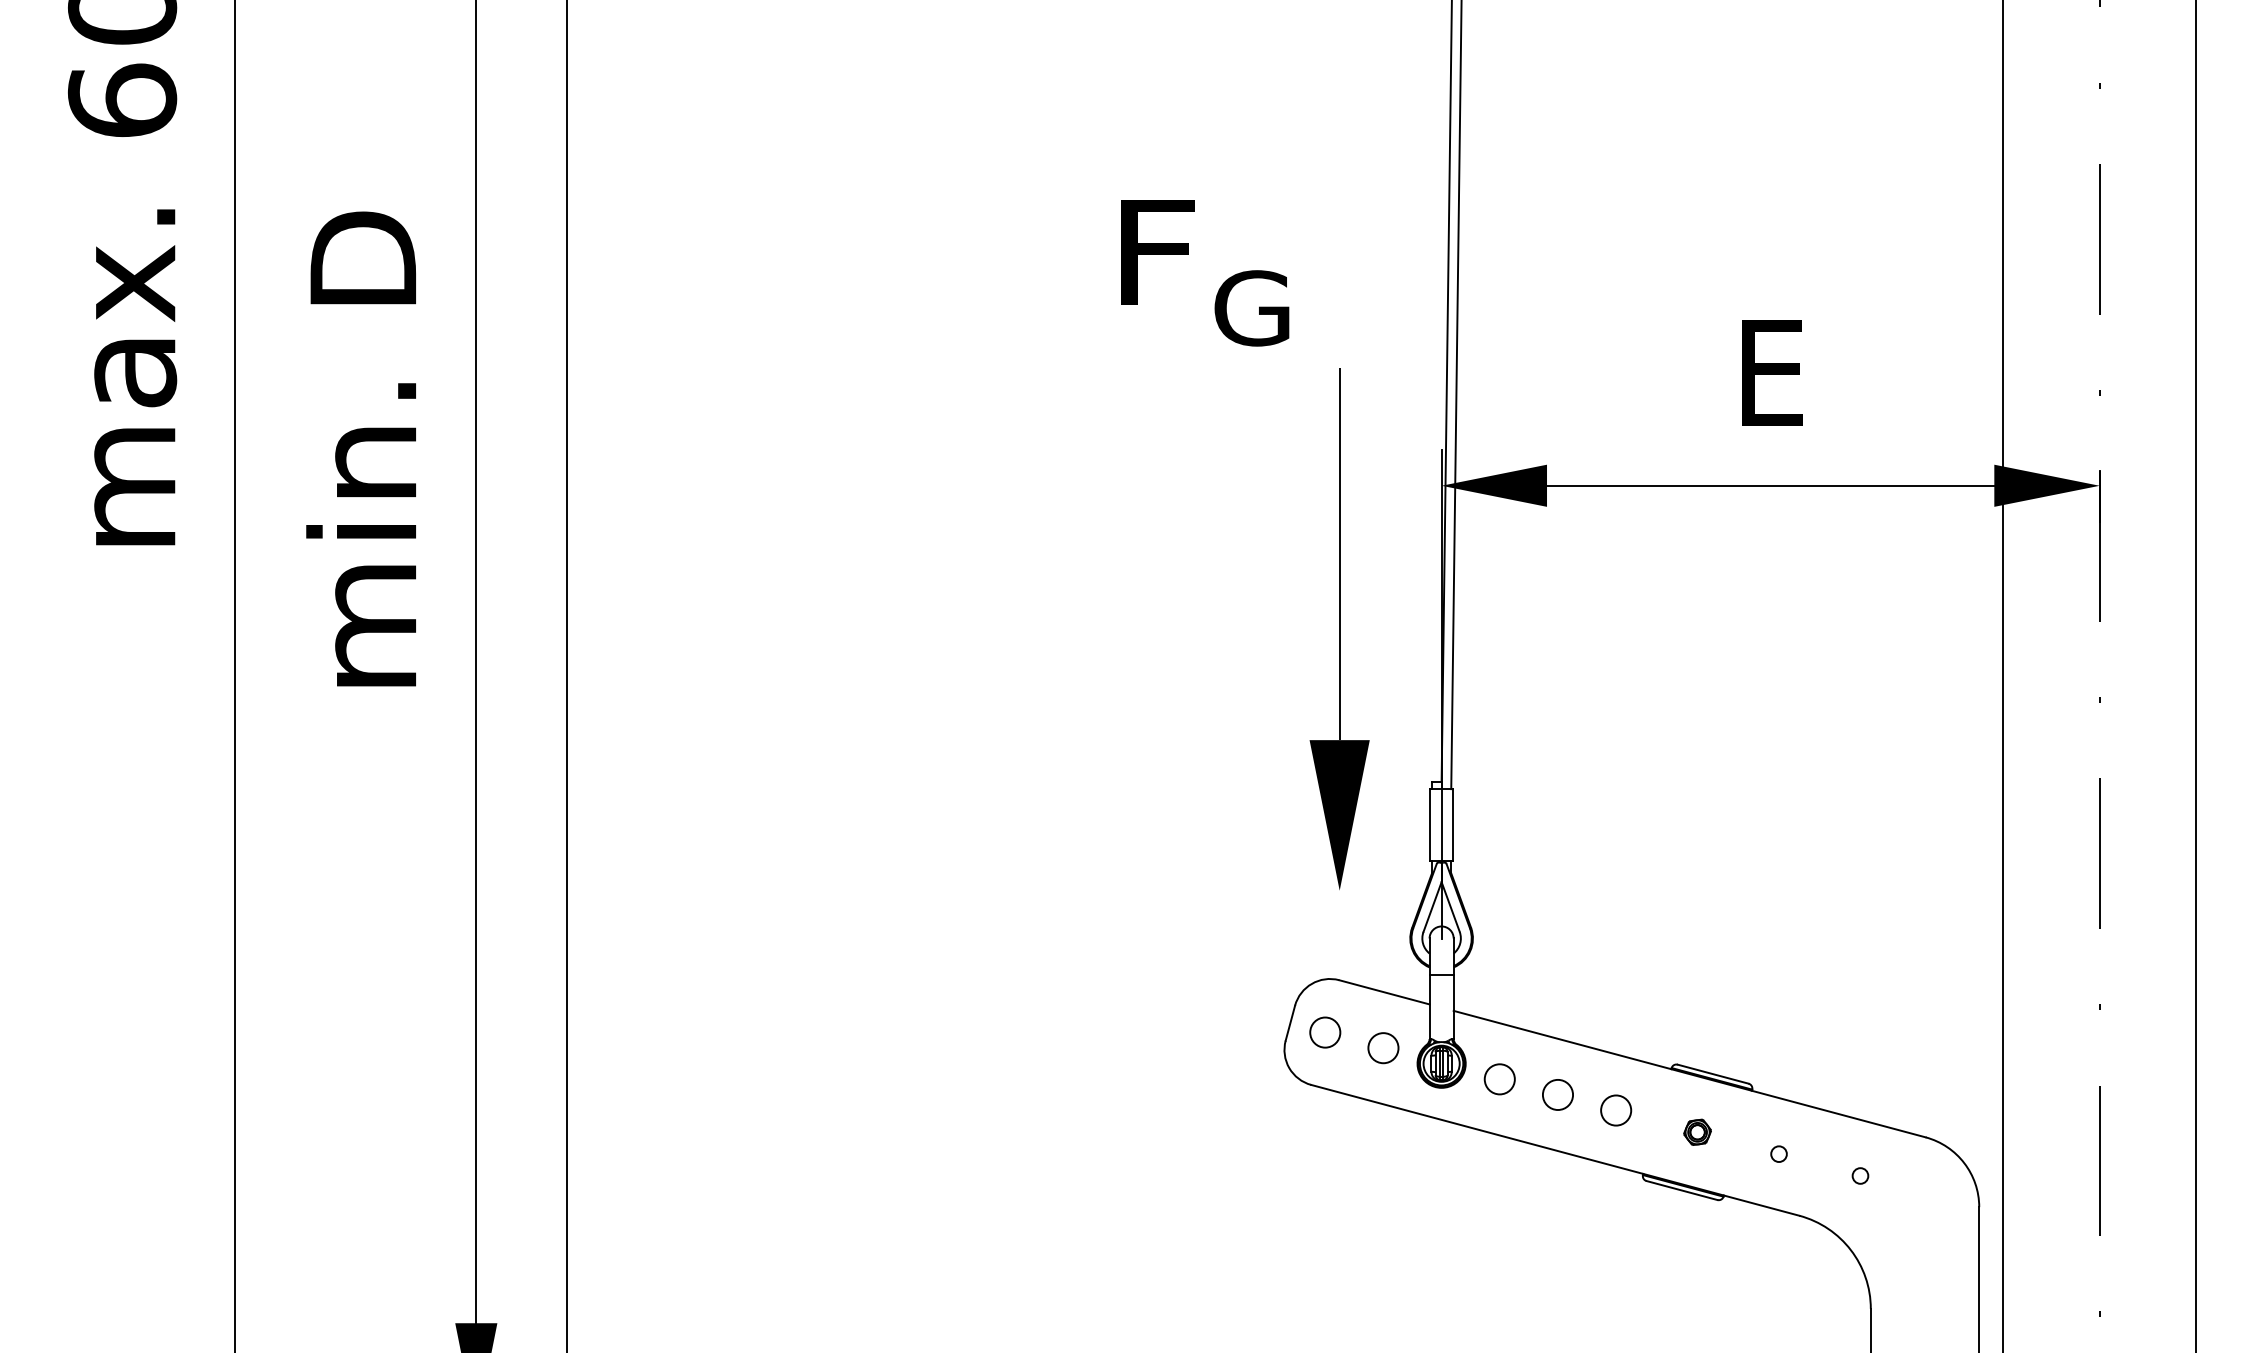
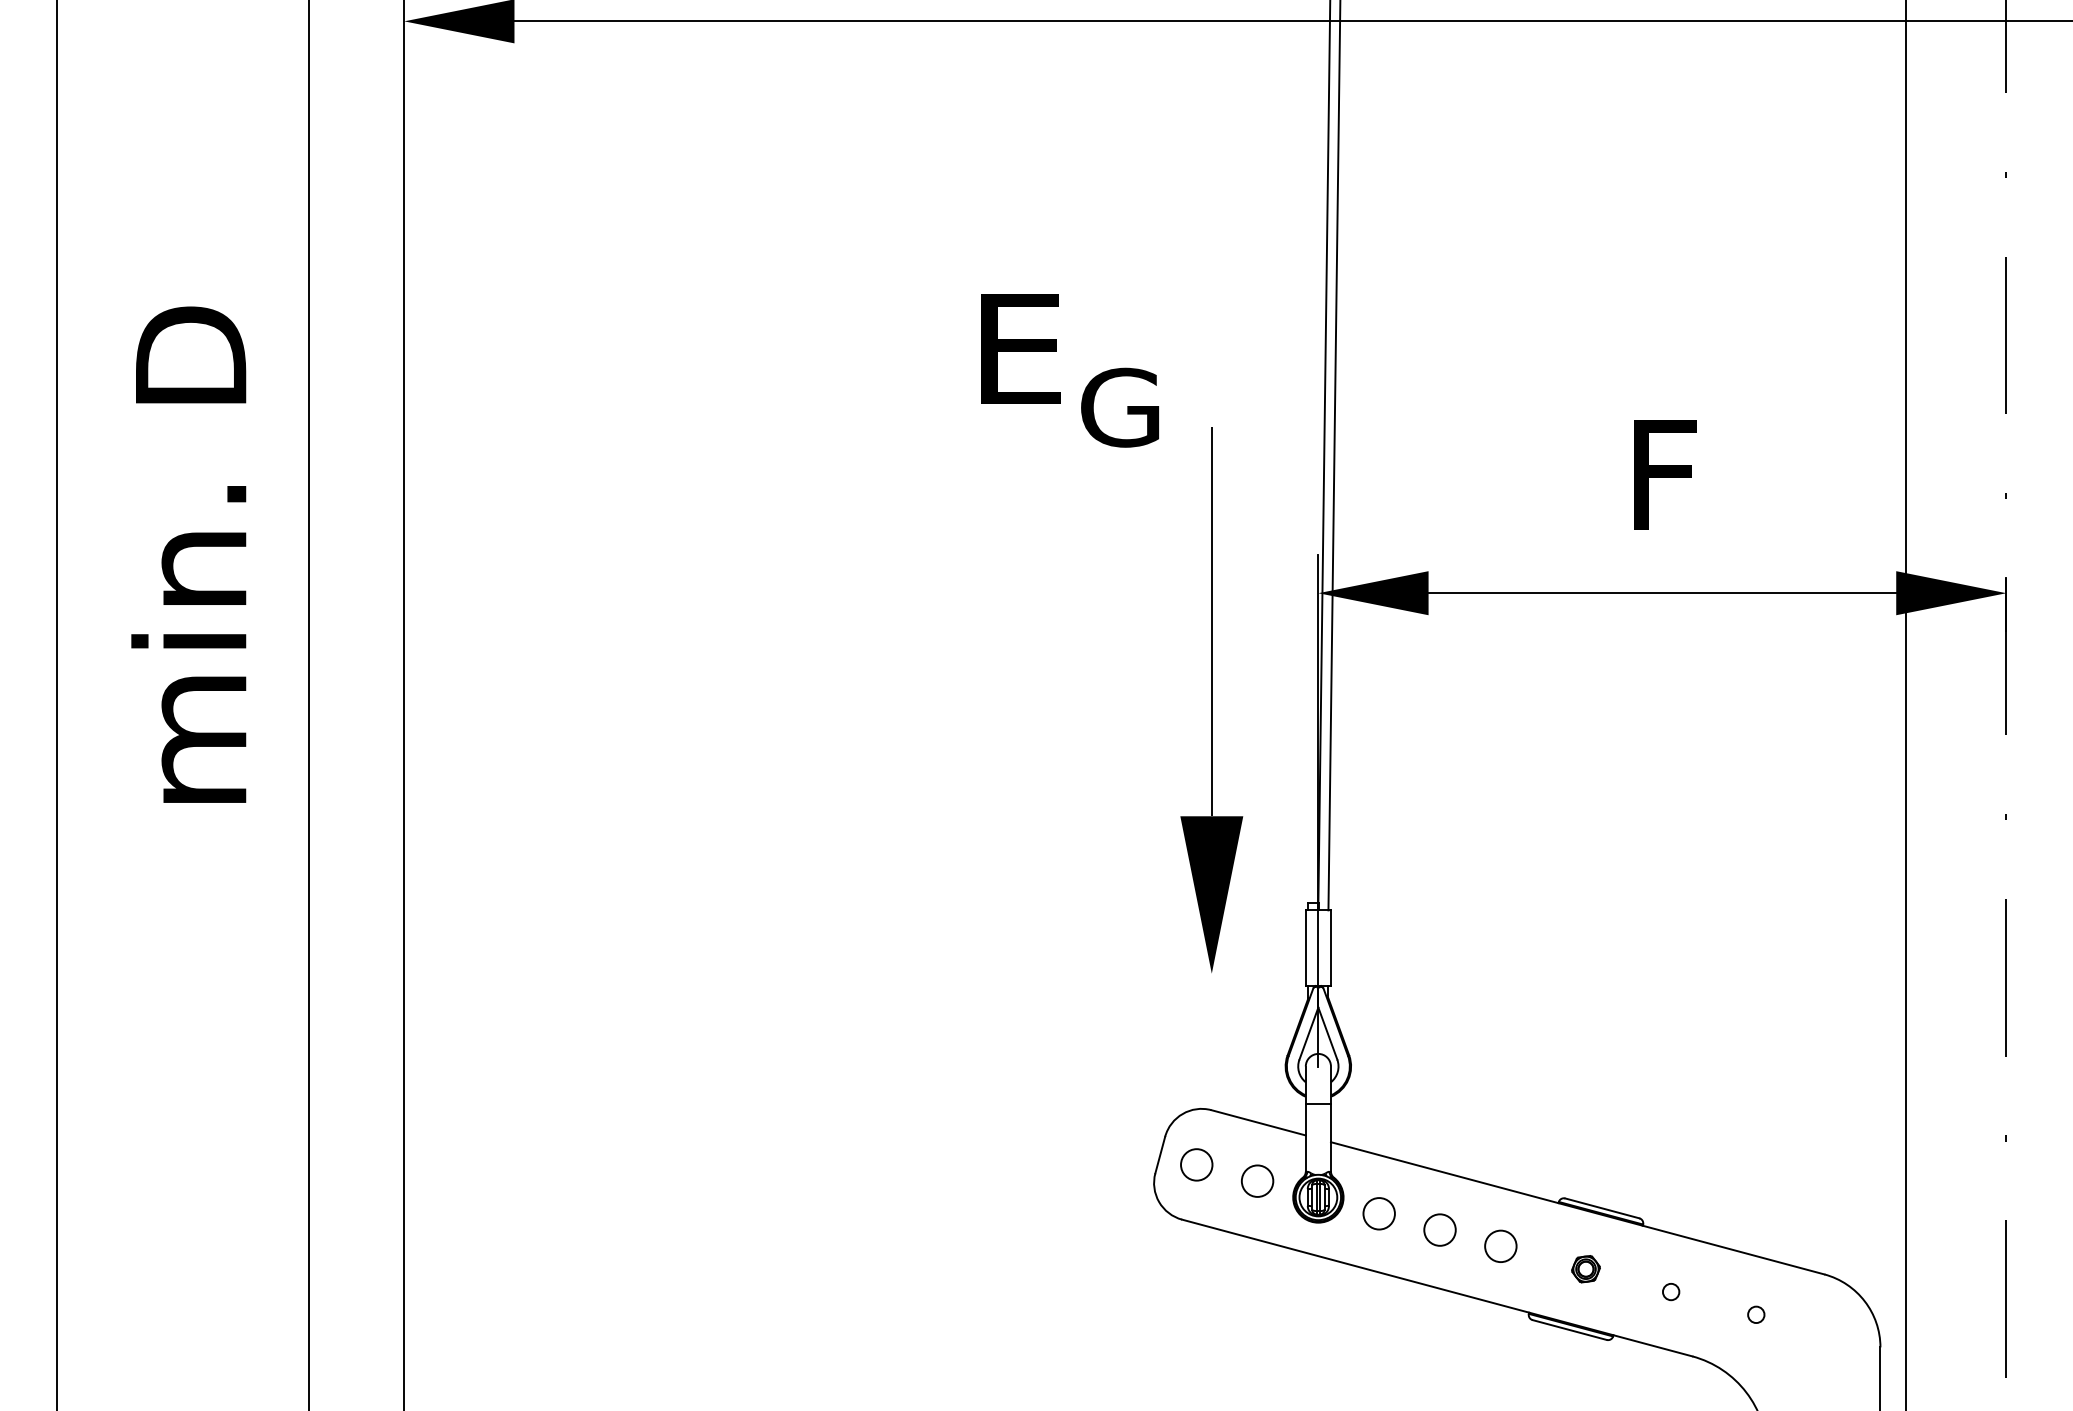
text: (1156, 252) -> (1020, 349), F -> E
text: (1772, 372) -> (1664, 474), E -> F
part: (1339, 628) -> (1211, 699), moved

